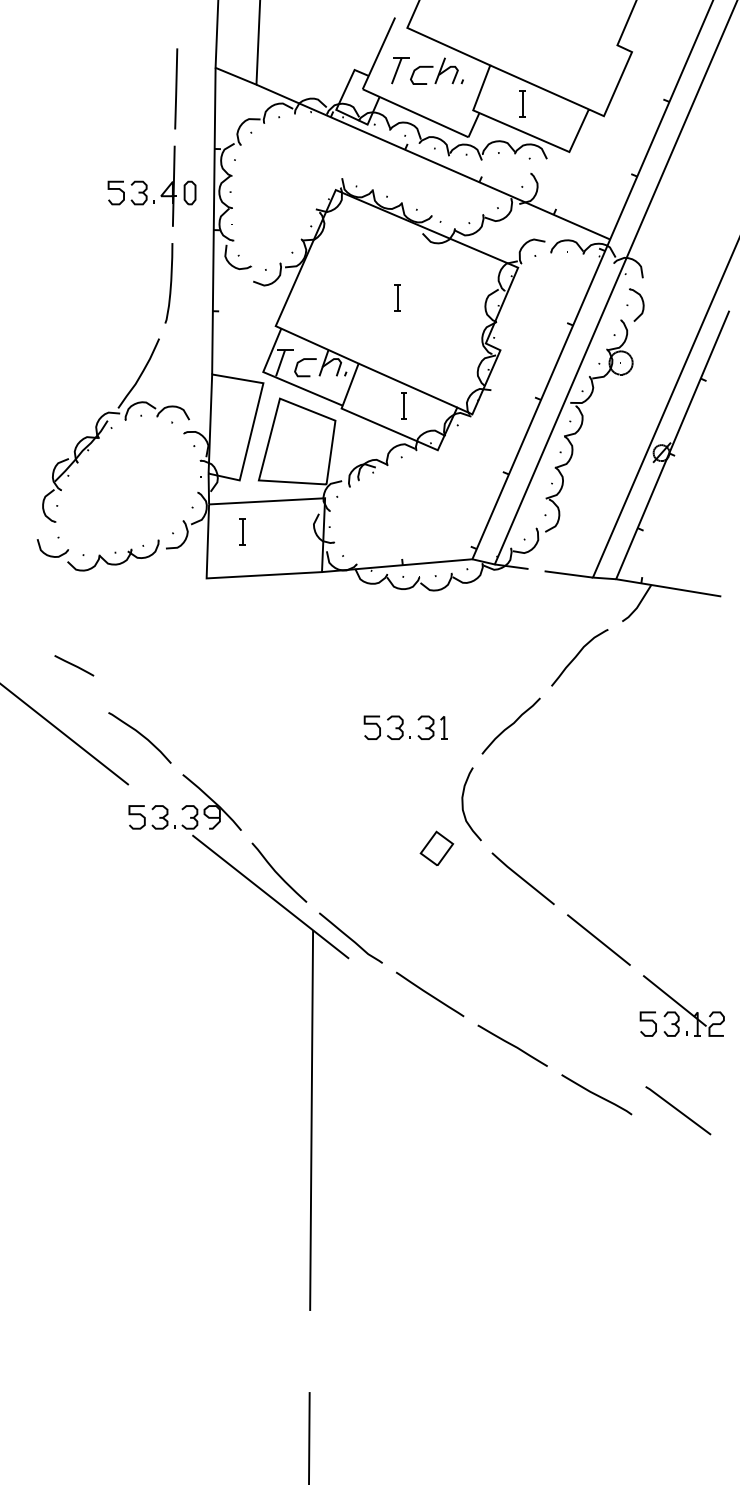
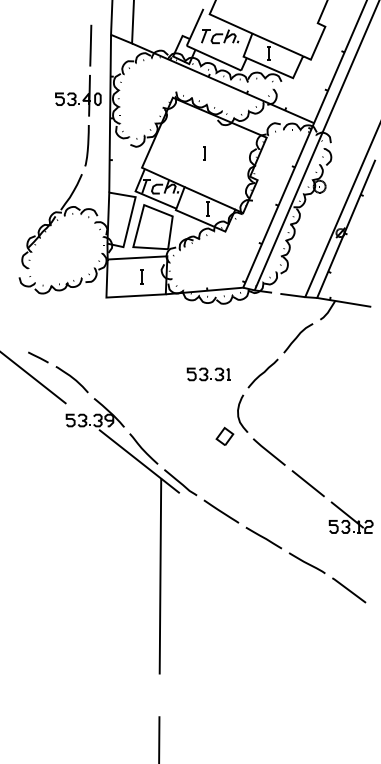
line: (241, 531) -> (141, 276), moved
line: (74, 665) -> (38, 357), moved
line: (679, 1110) -> (349, 590), moved

